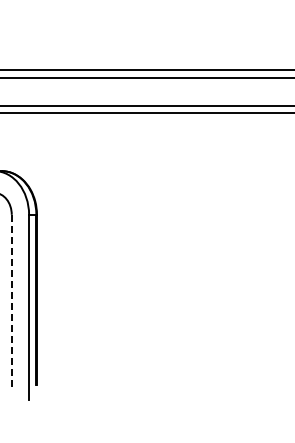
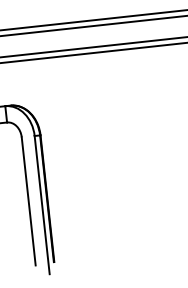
line: (11, 300) -> (28, 201), dashed -> solid

